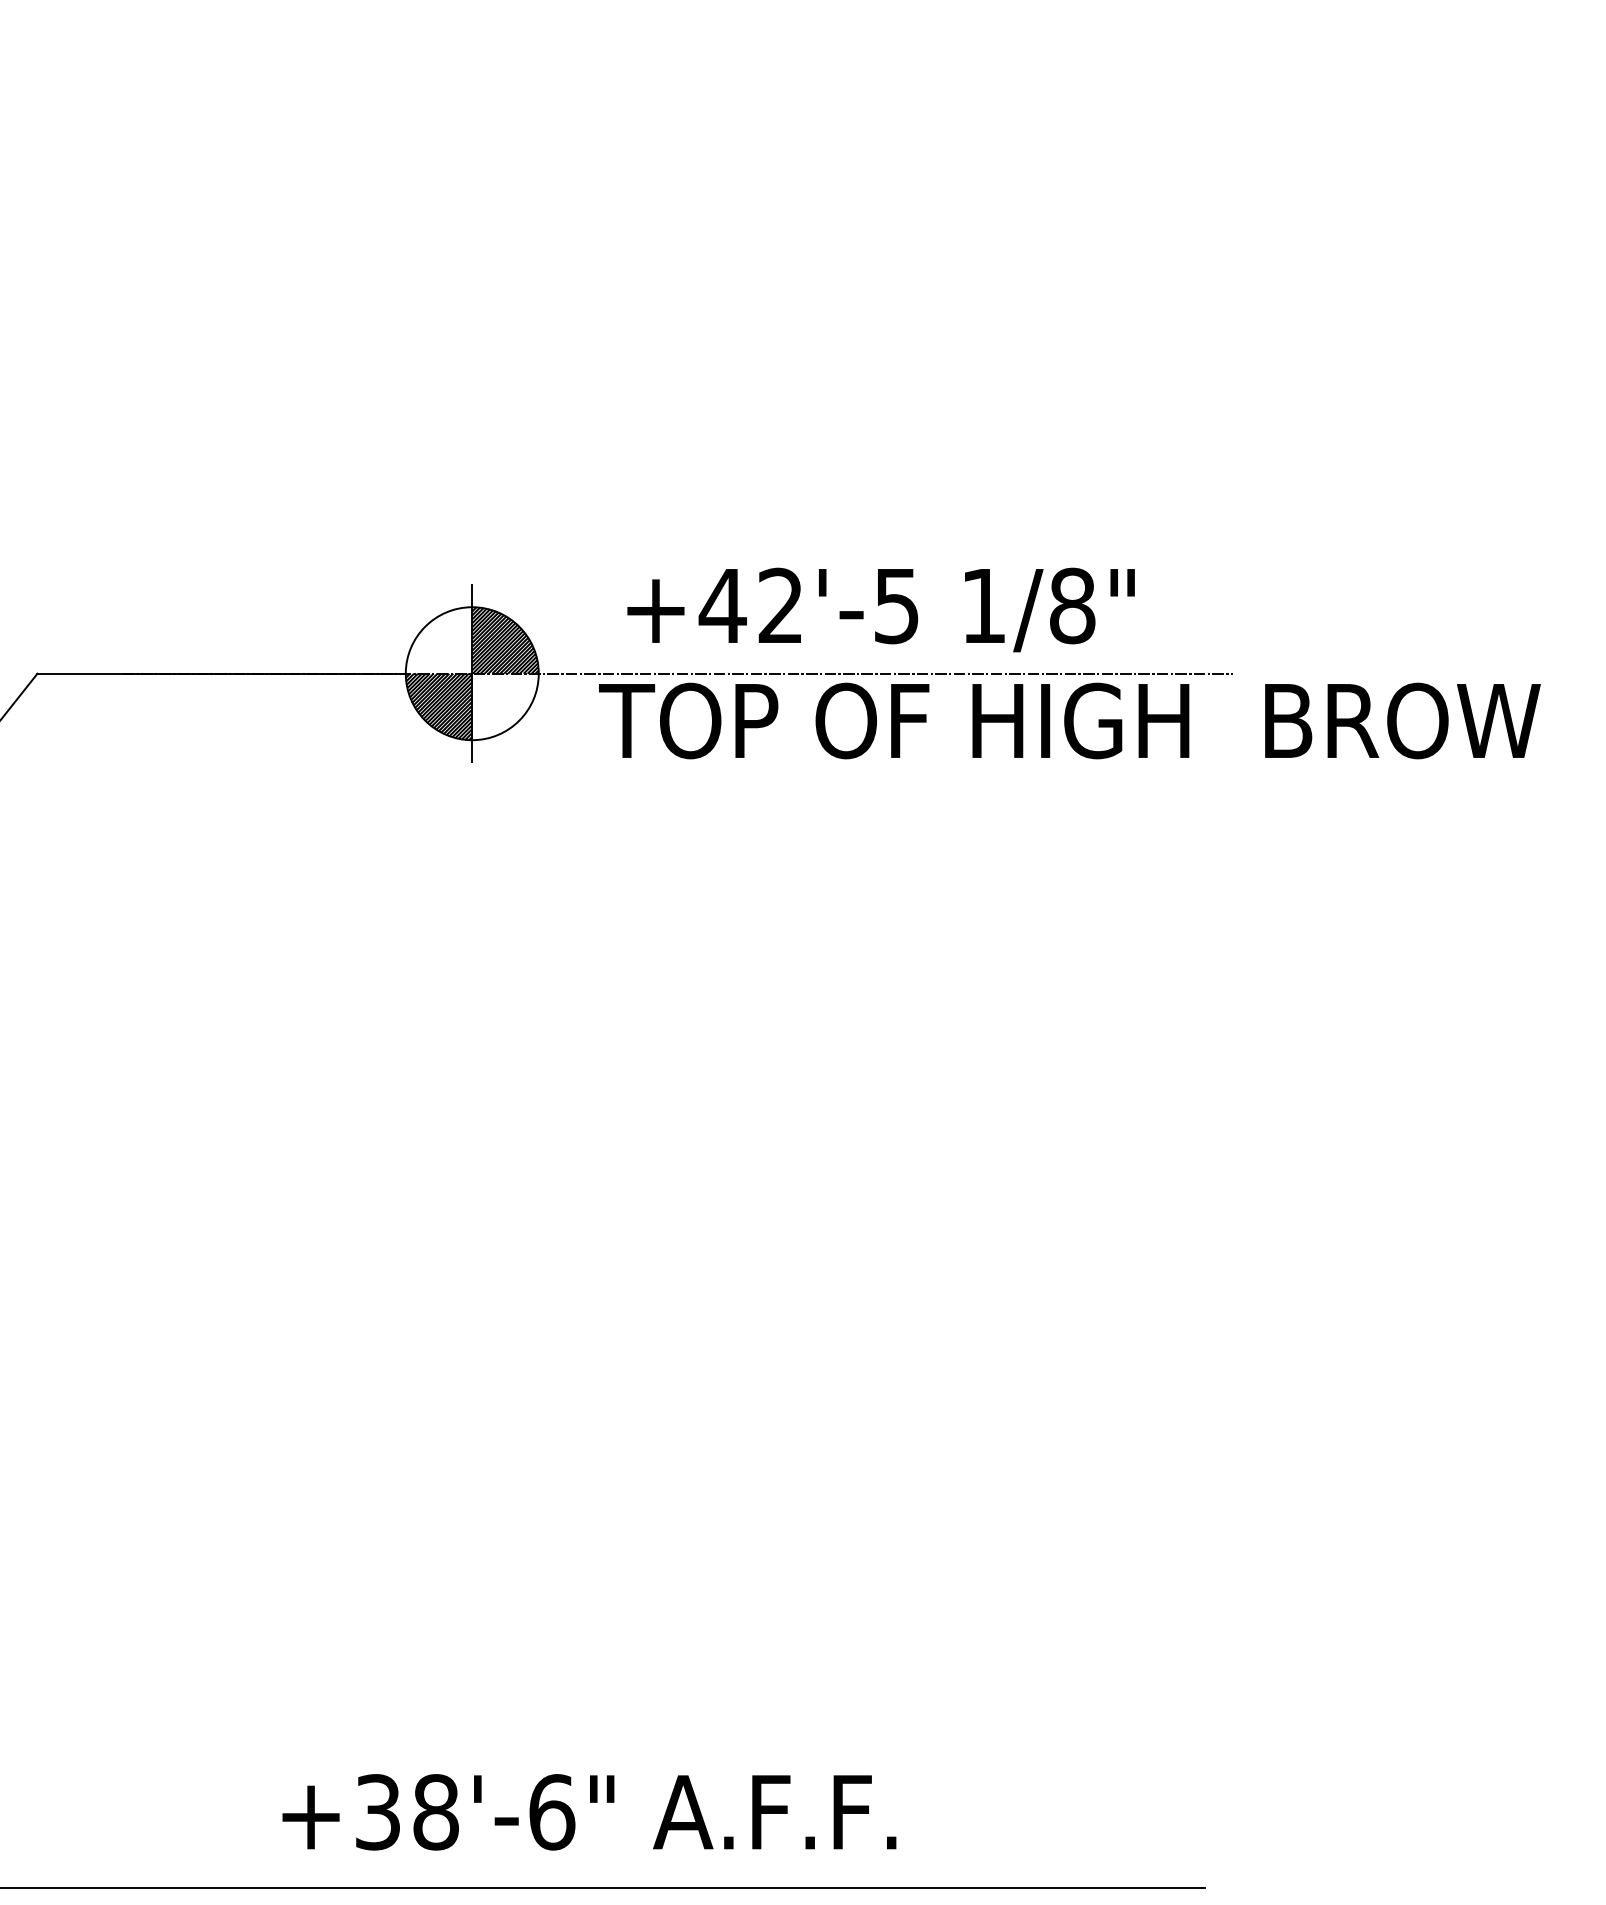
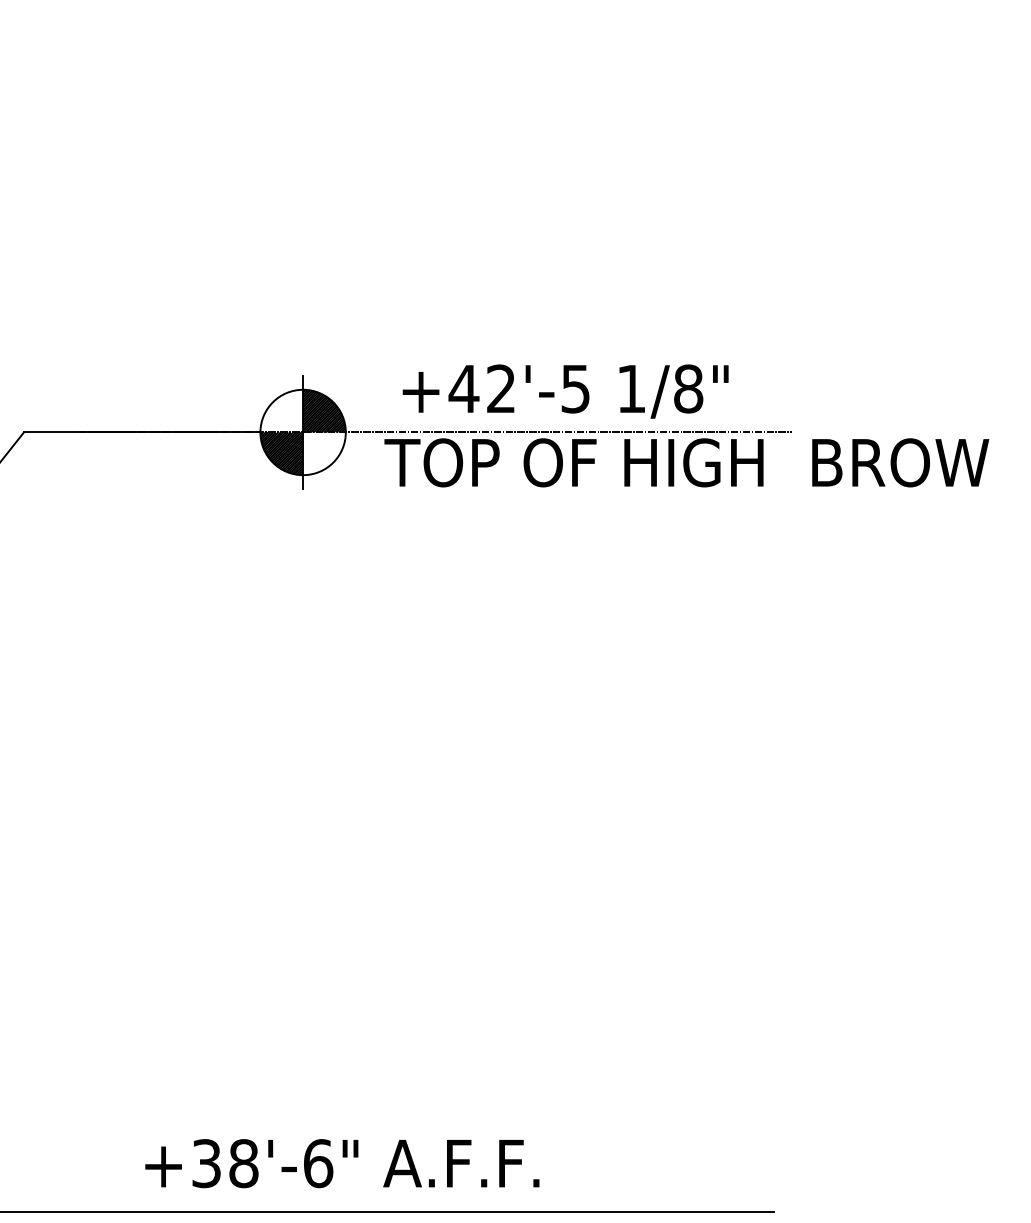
text: (589, 1812) -> (342, 1163), moved

